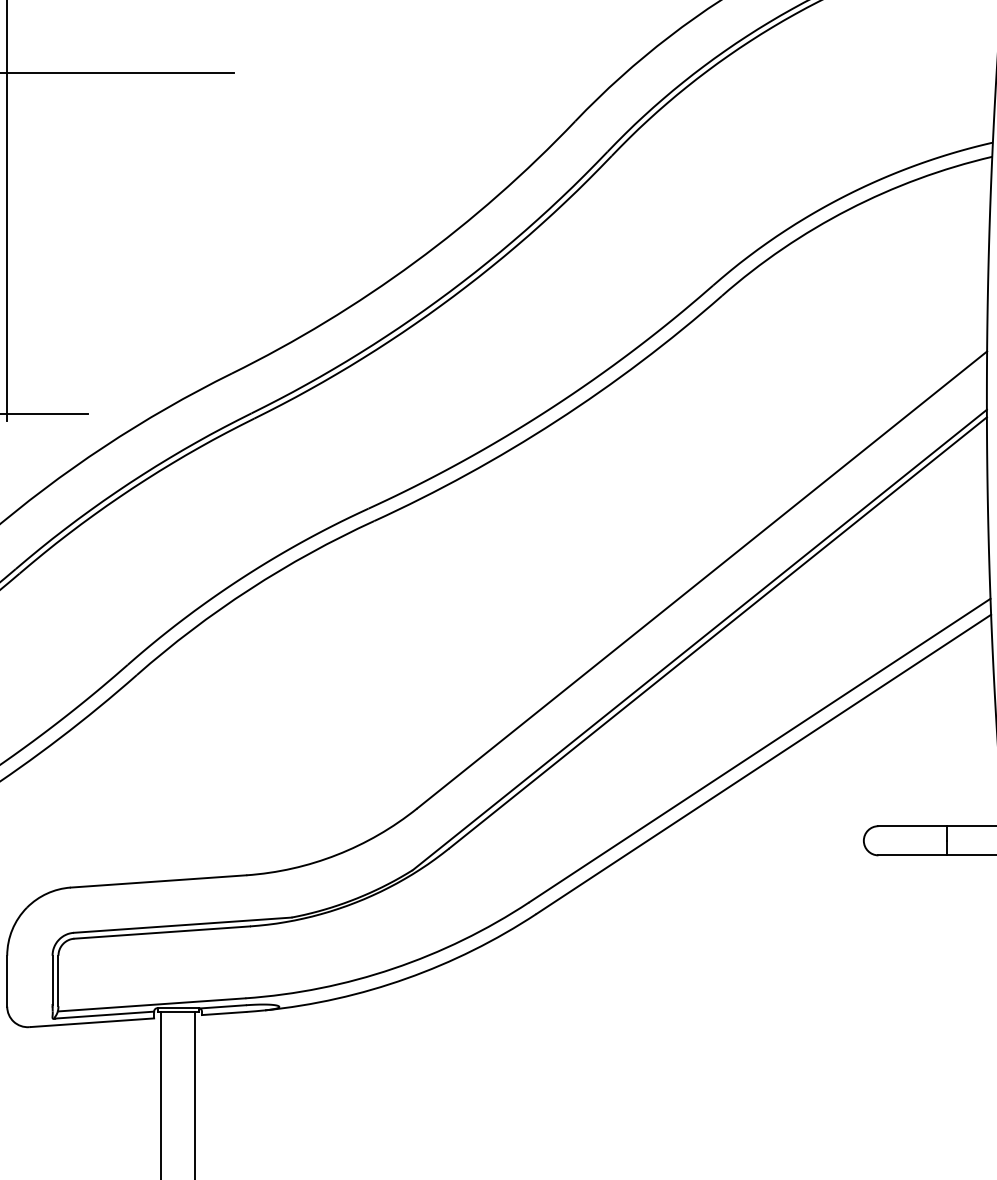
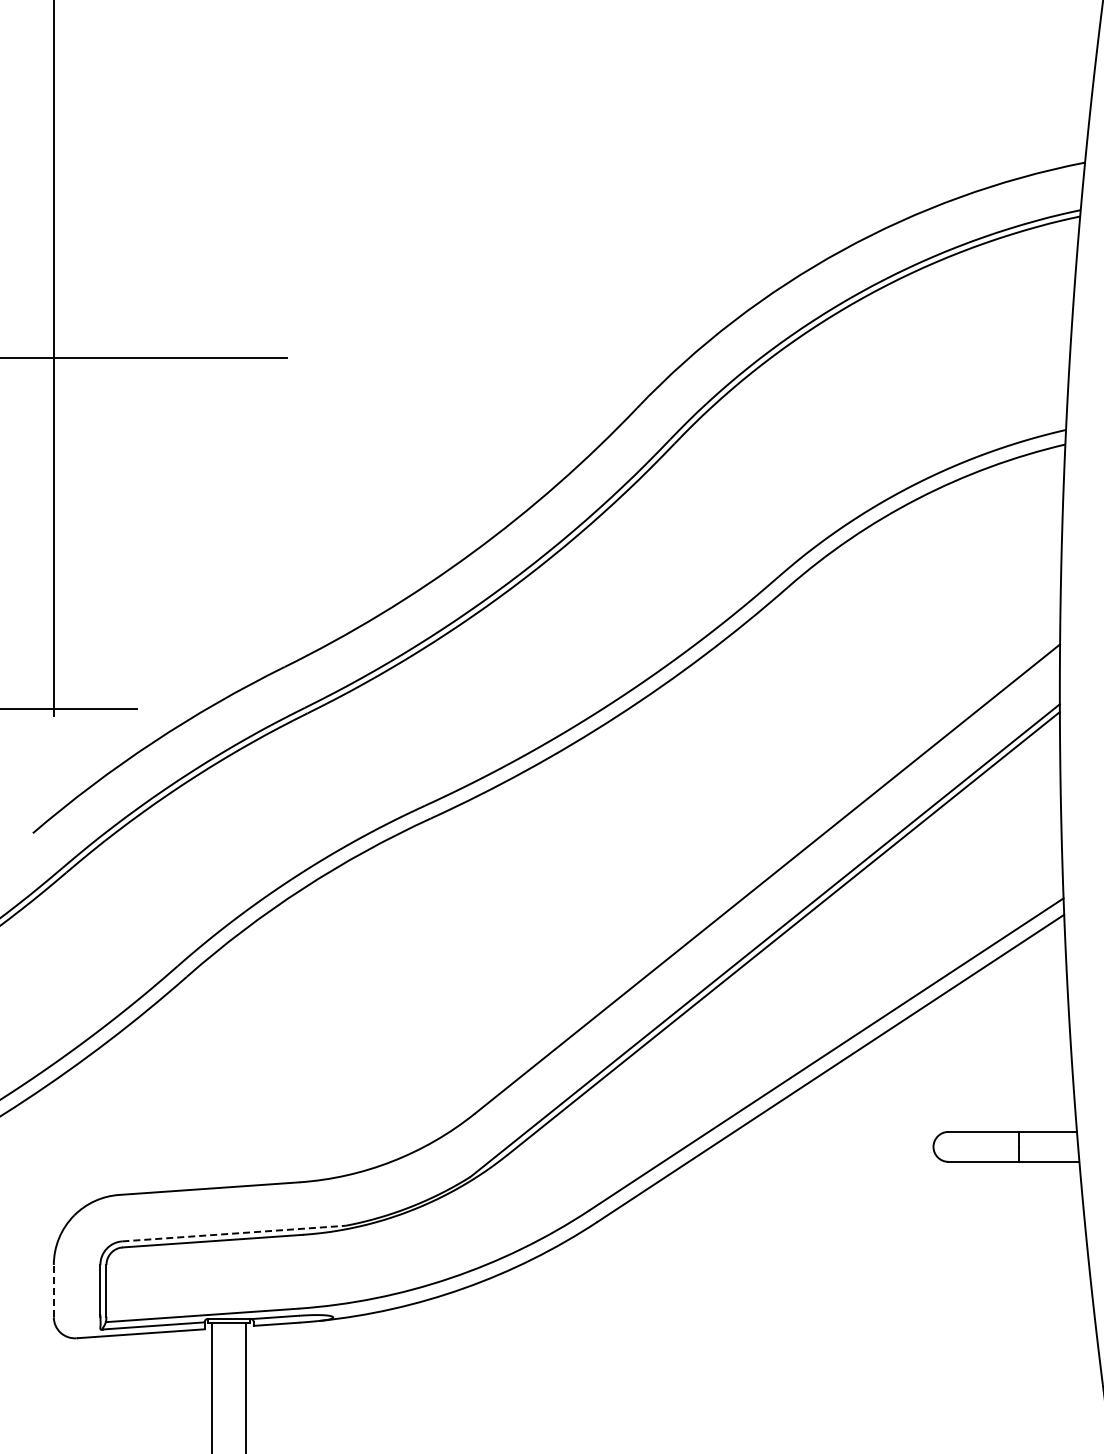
line: (183, 925) -> (234, 1233), solid -> dashed
line: (6, 980) -> (53, 1290), solid -> dashed

